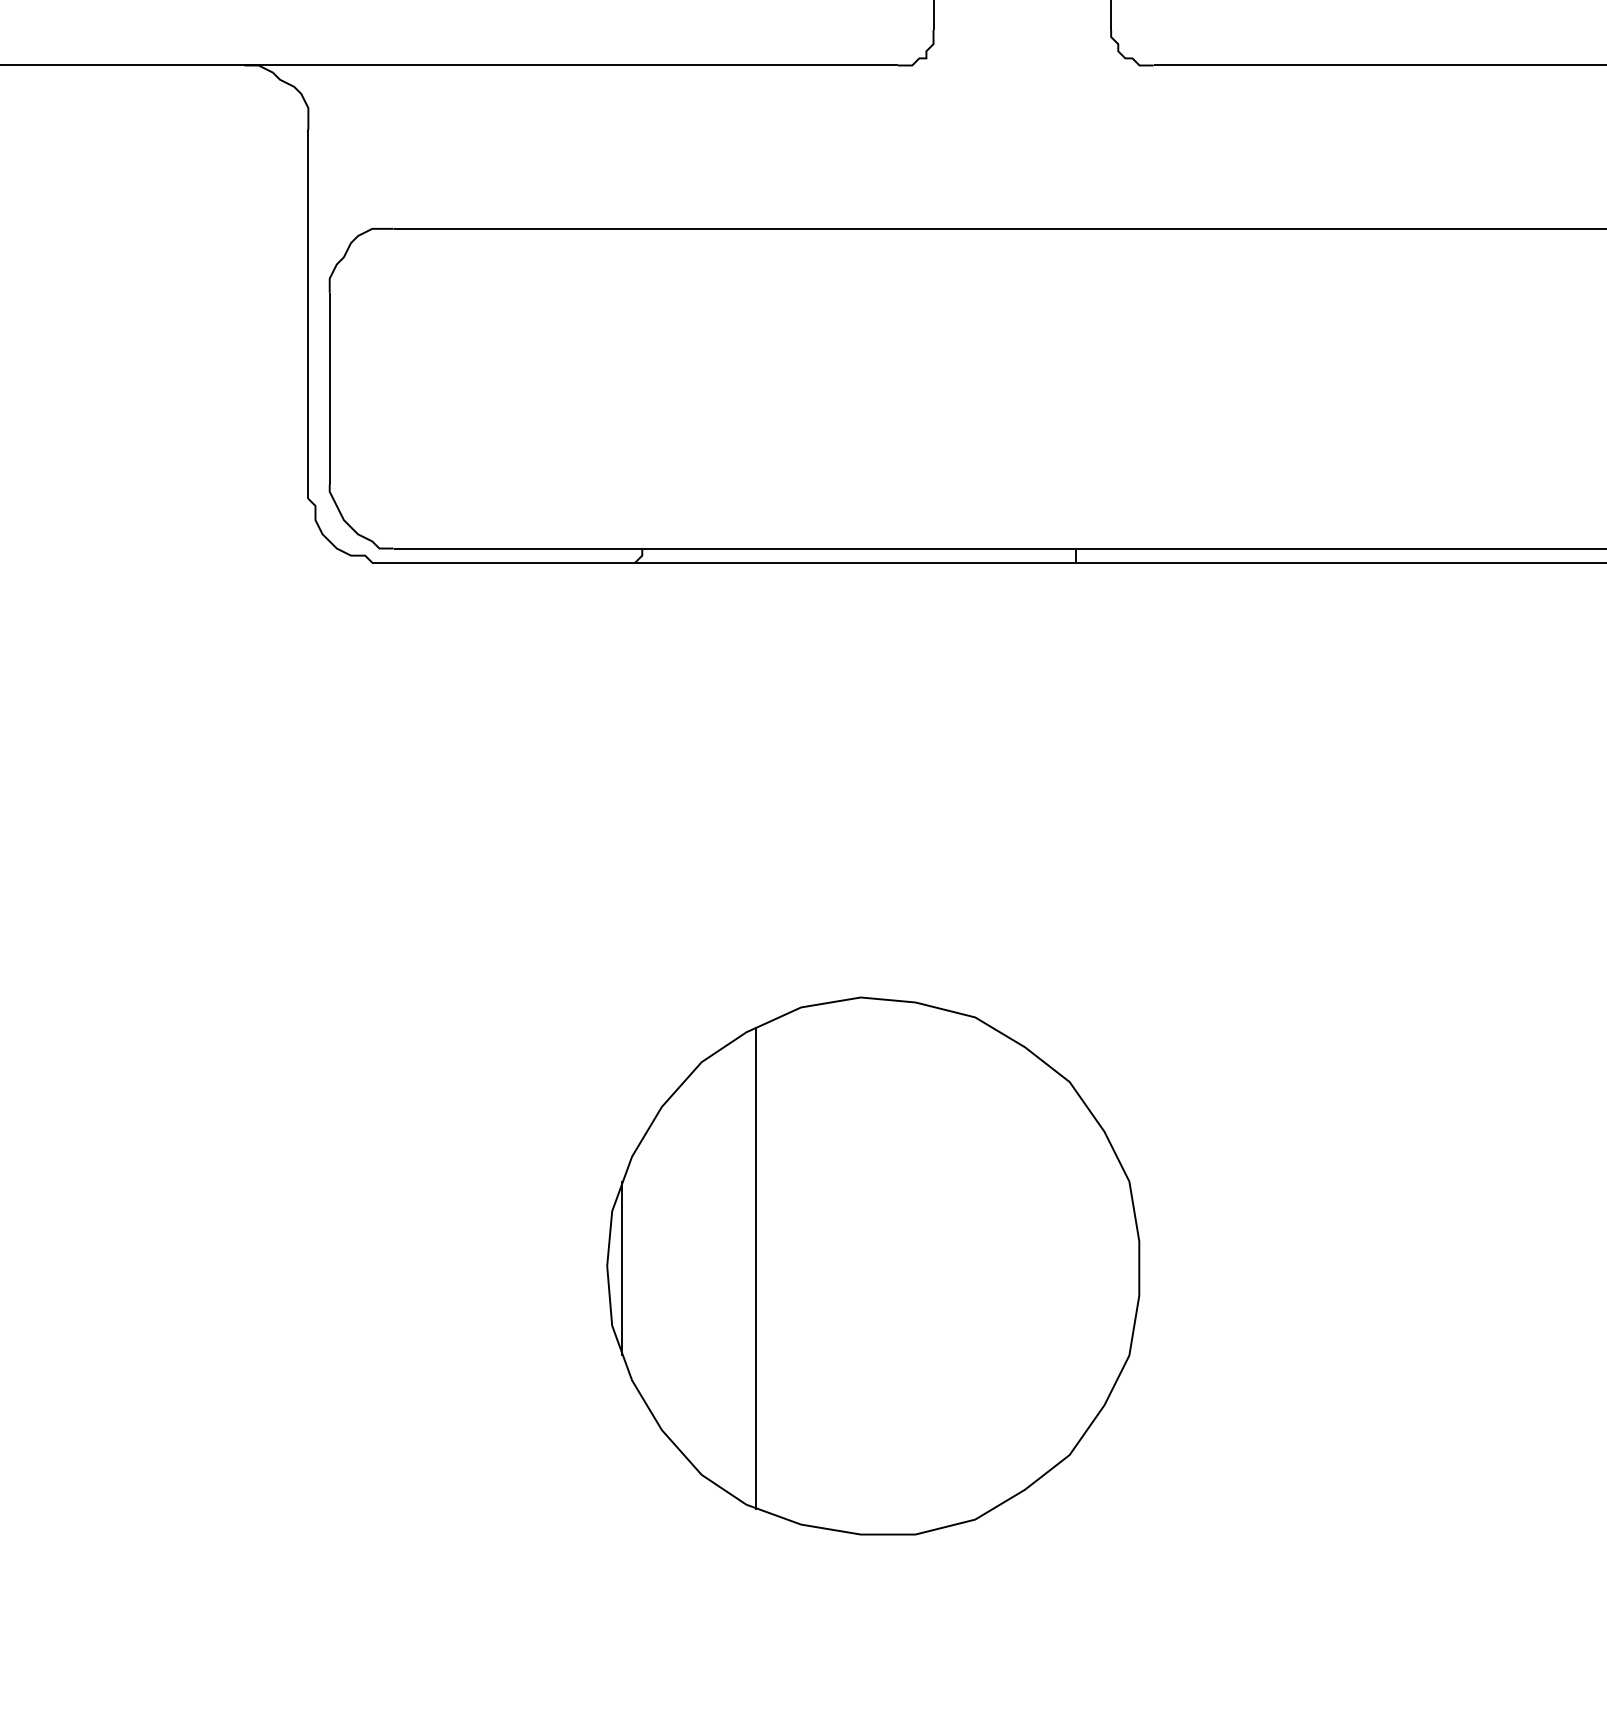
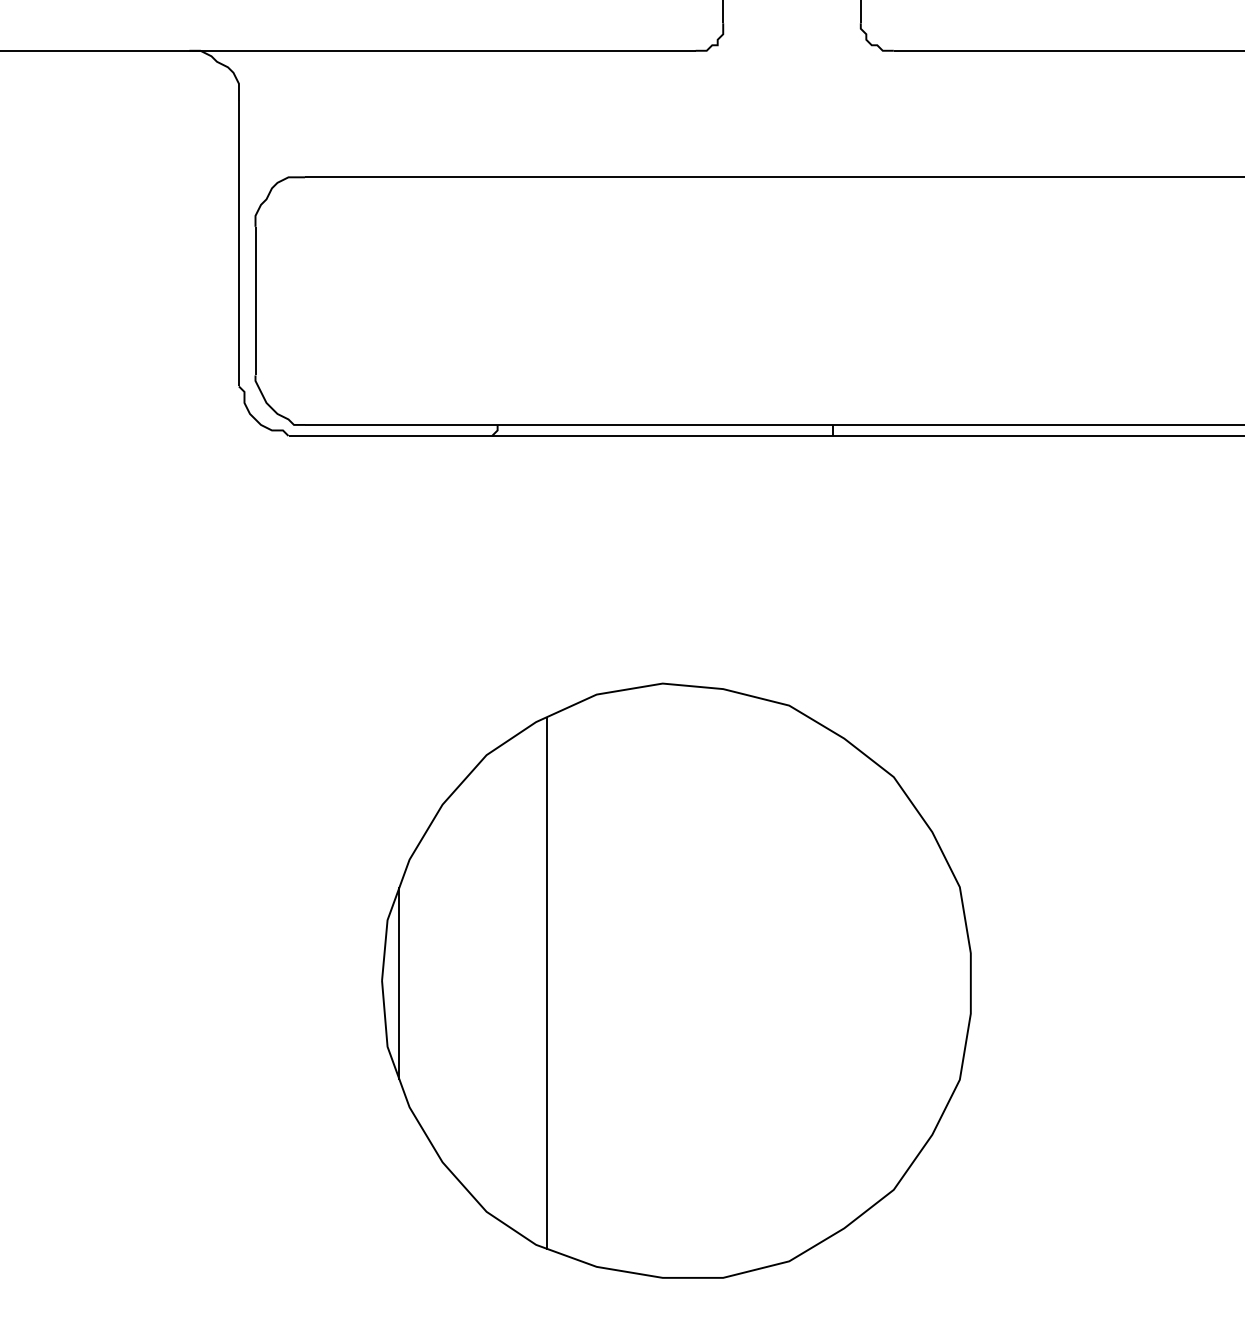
part: (873, 1265) -> (676, 980), size x1.43

